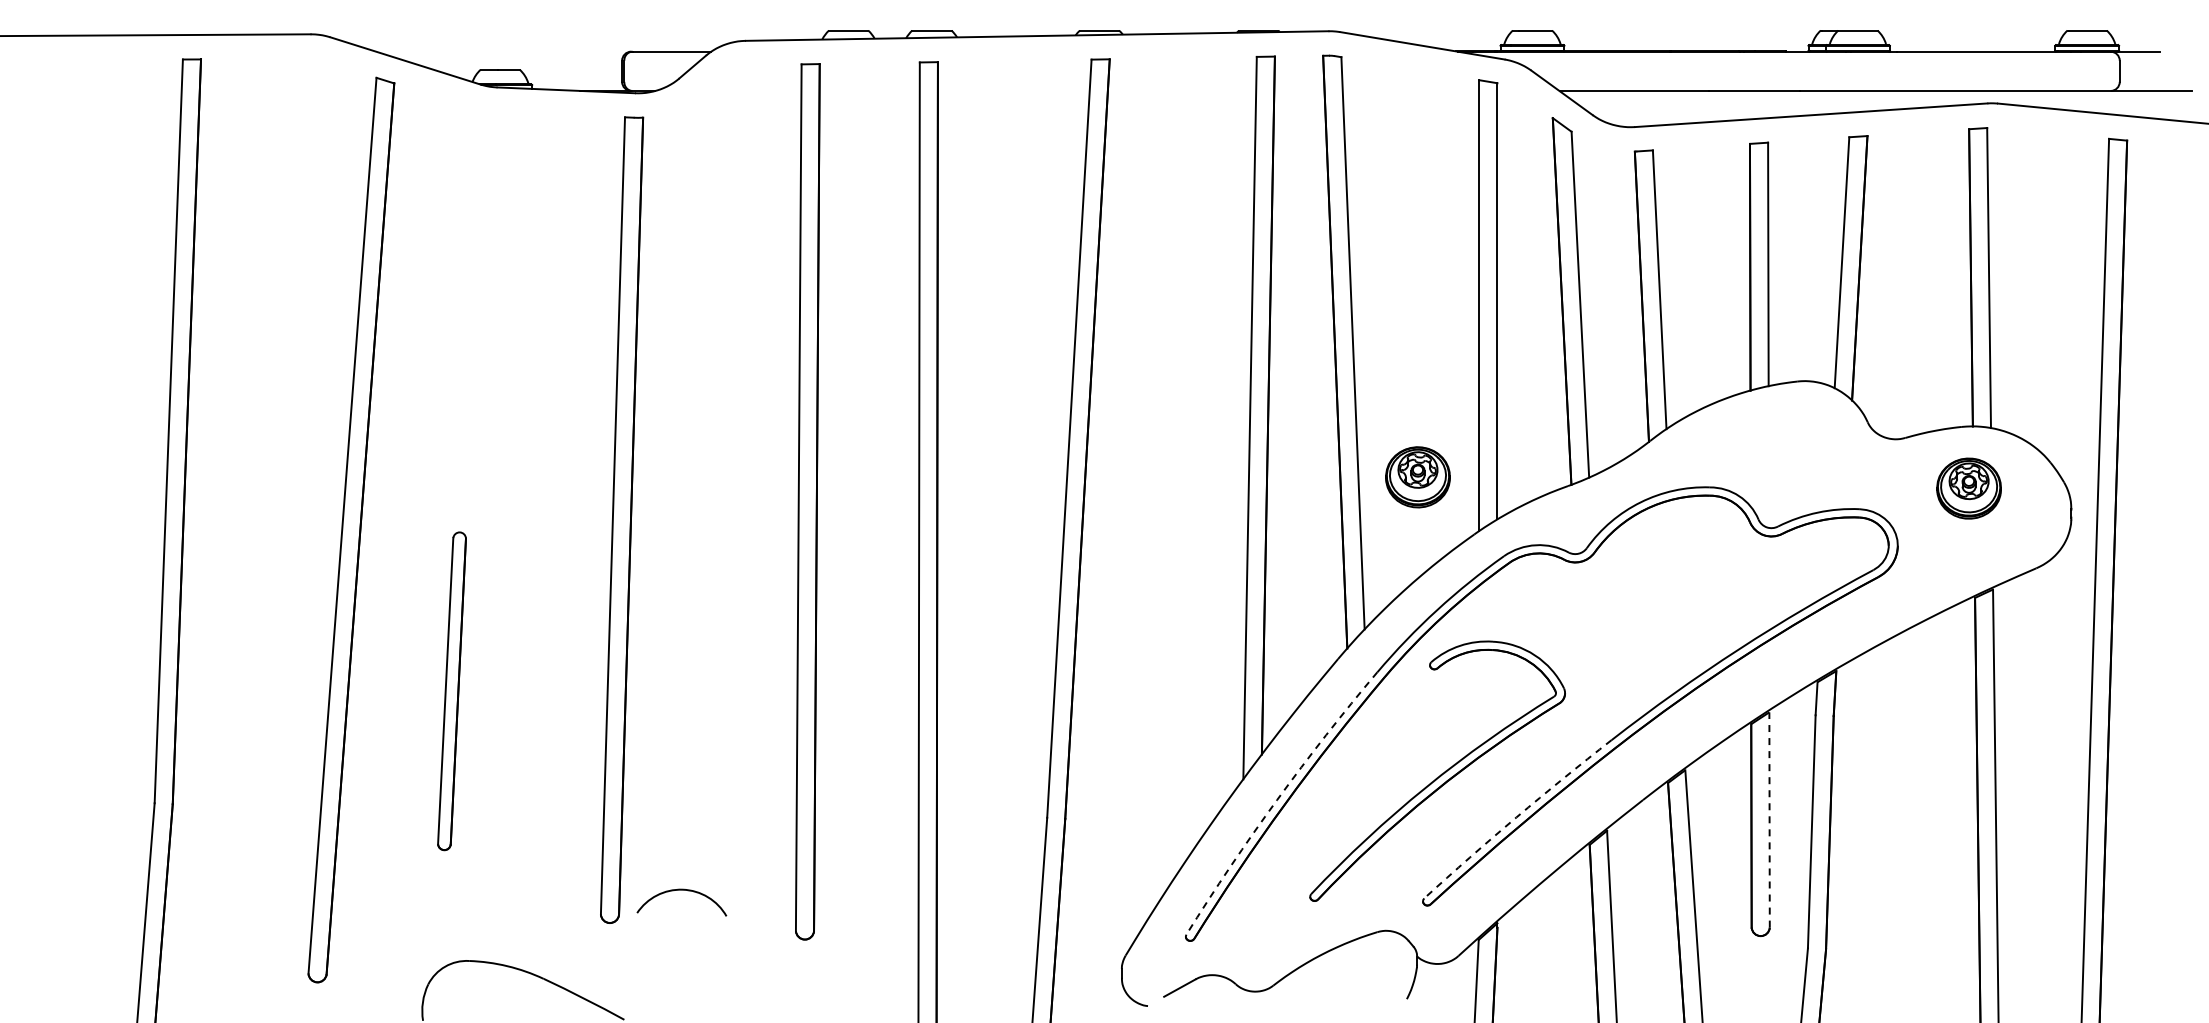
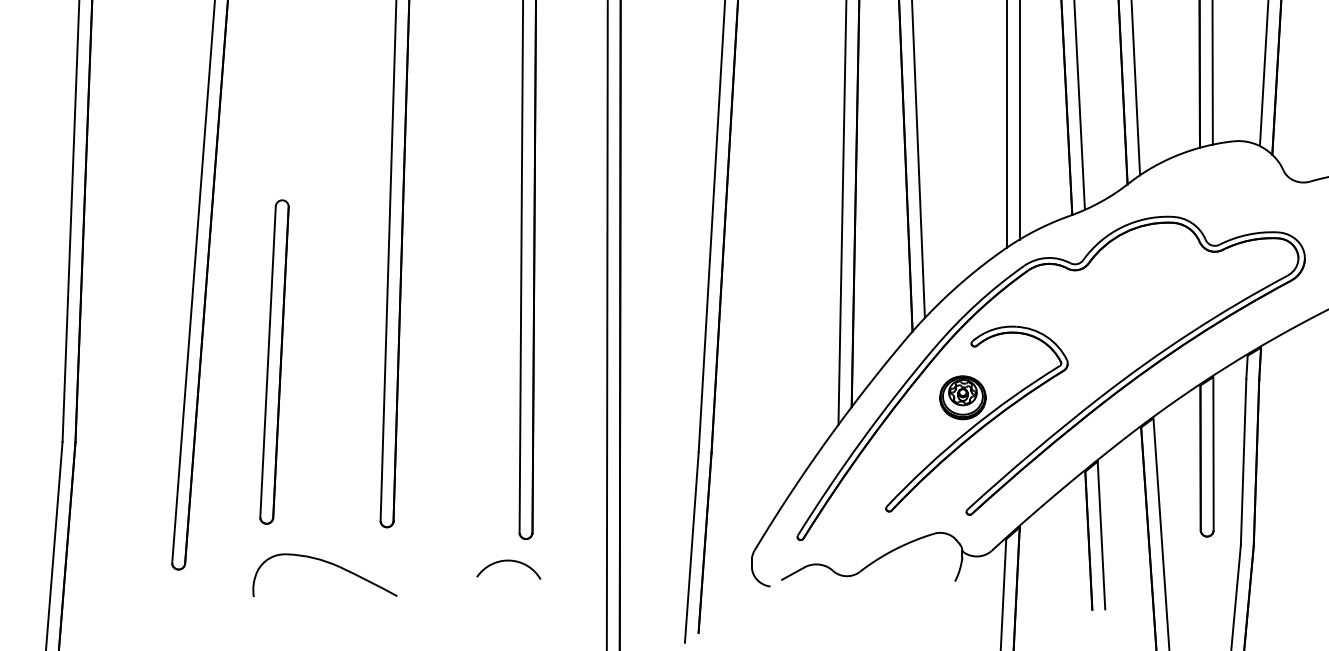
part: (1417, 477) -> (962, 397), moved
part: (451, 691) -> (274, 362), size x1.43
arc: (1277, 799) -> (862, 439), dashed -> solid
arc: (1516, 817) -> (1033, 452), dashed -> solid
line: (1769, 819) -> (1213, 453), dashed -> solid
arc: (681, 890) -> (508, 561), moved

